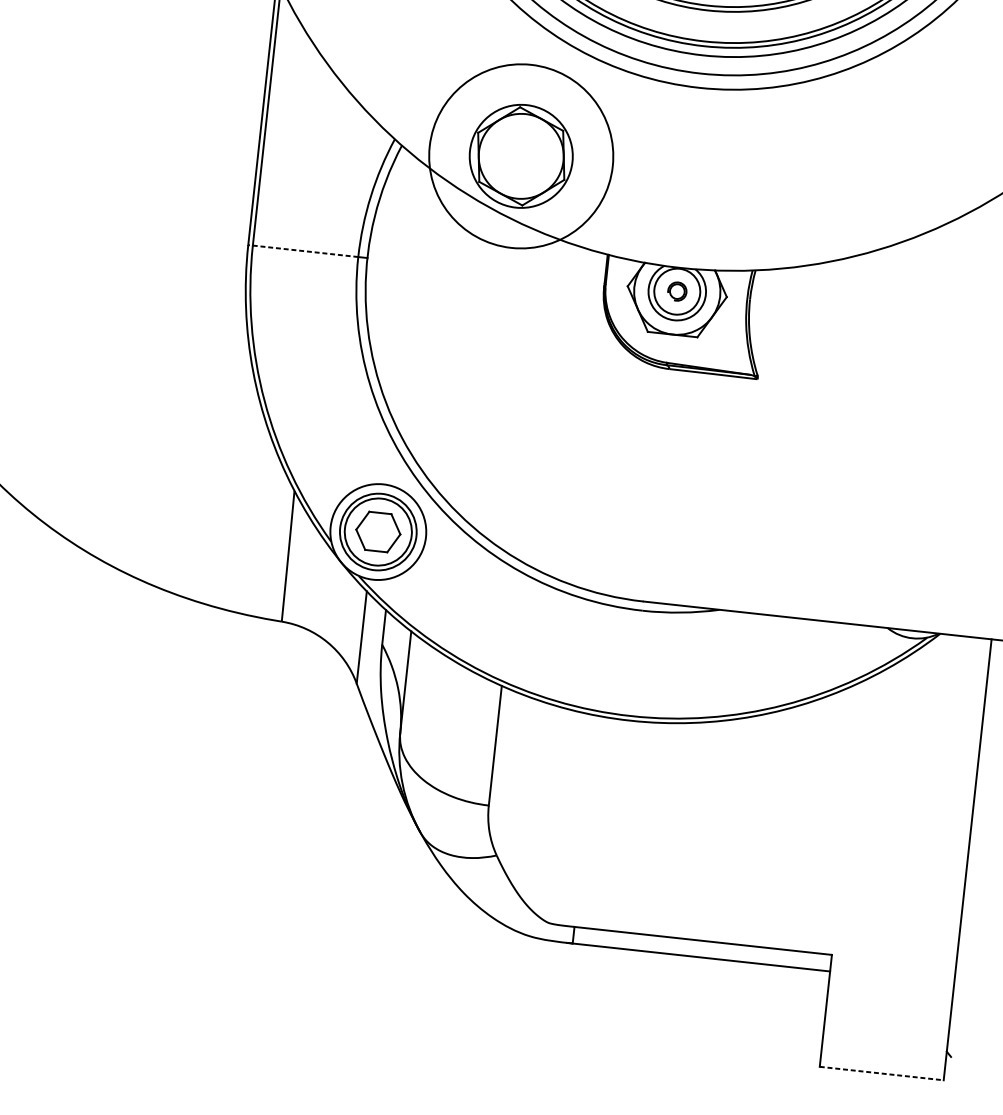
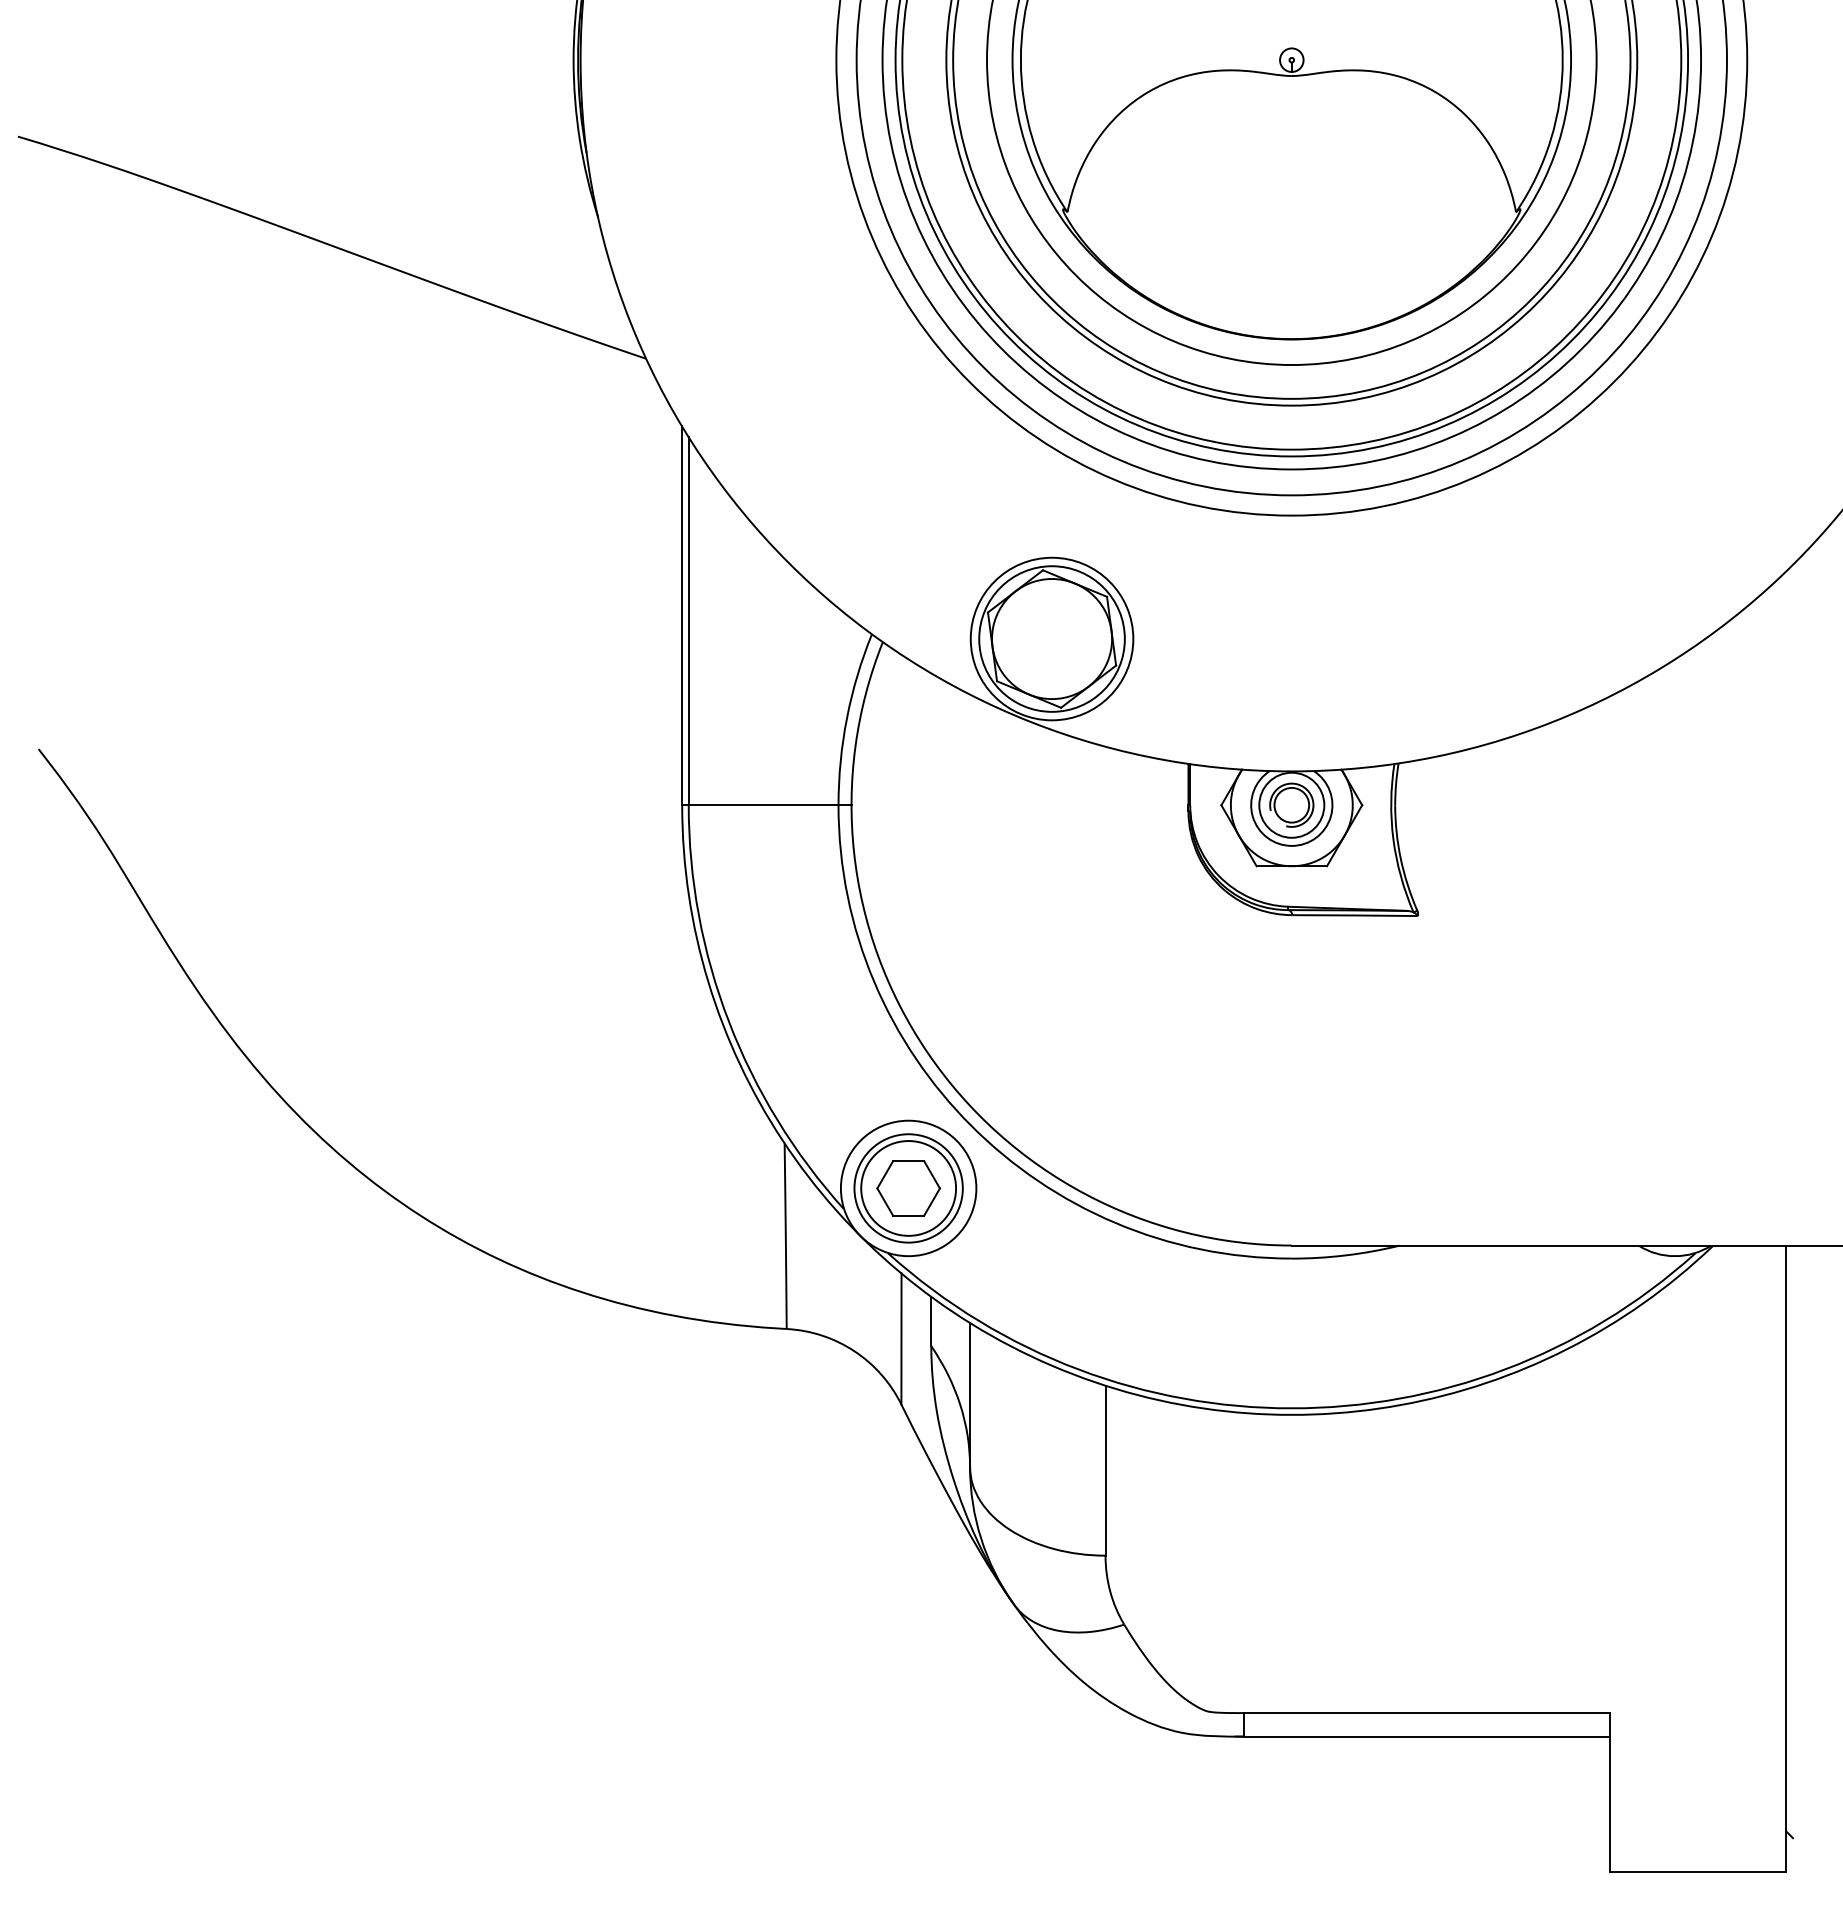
circle: (520, 155) -> (1051, 638), size x0.62
line: (302, 251) -> (759, 805), dashed -> solid
part: (677, 291) -> (1291, 804), size x1.67
line: (881, 1073) -> (1698, 1872), dashed -> solid

